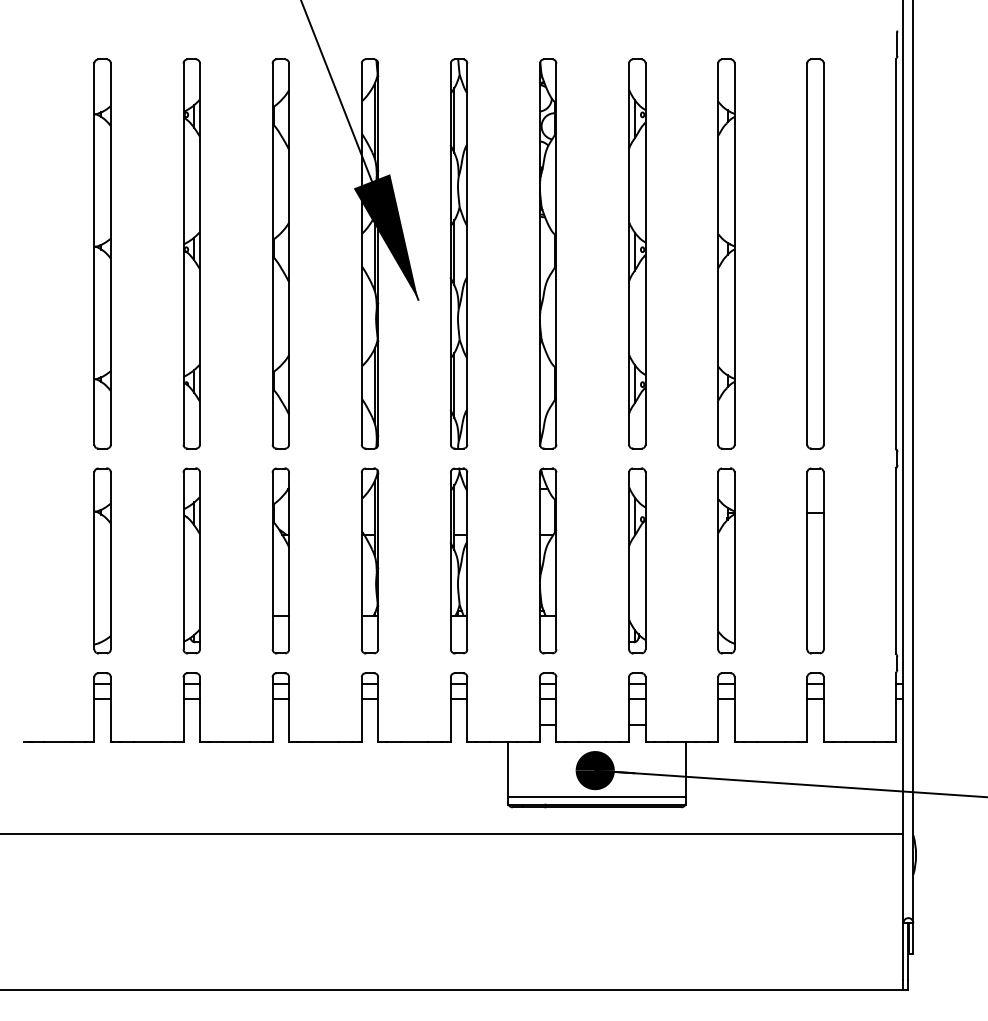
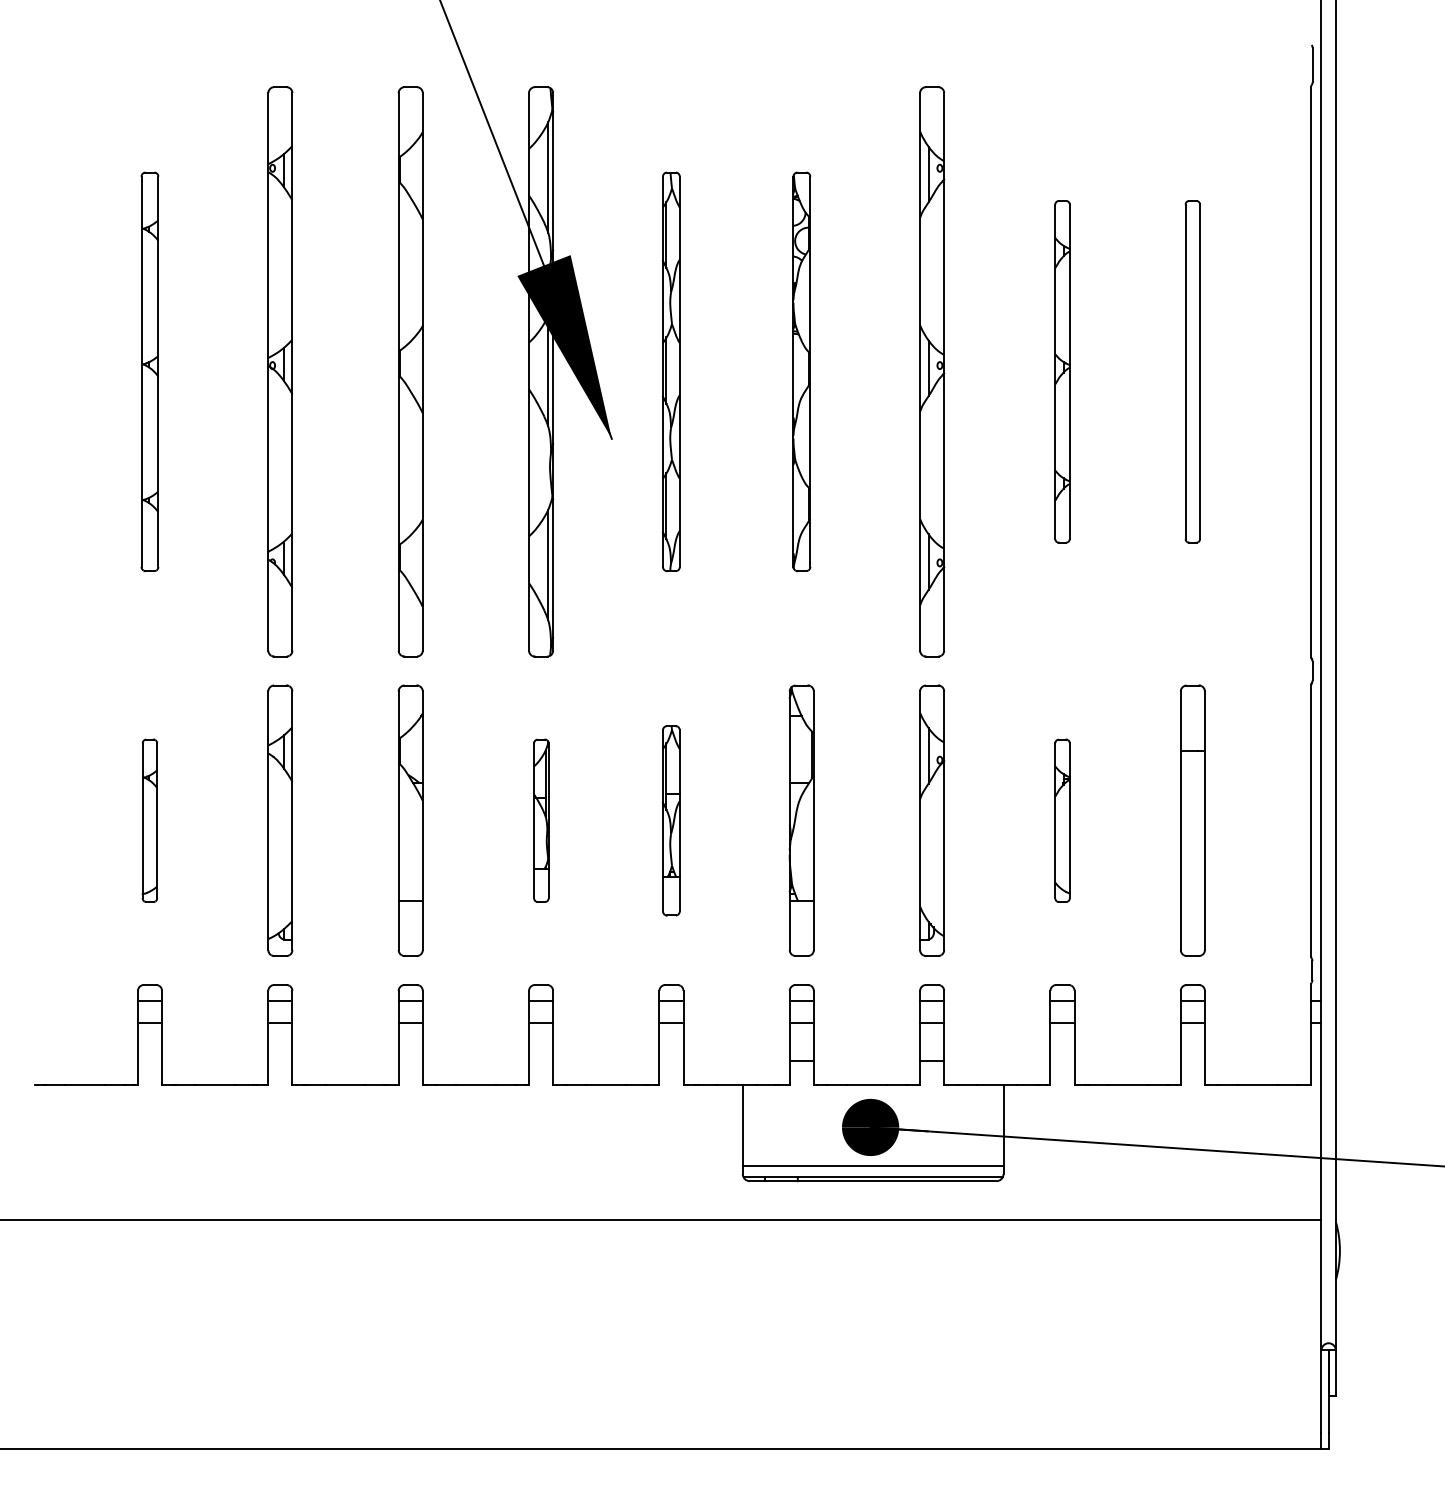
part: (102, 253) -> (149, 371), size x0.7
part: (458, 253) -> (670, 371), size x0.7
part: (548, 253) -> (802, 371), size x0.7
part: (726, 253) -> (1062, 371), size x0.6
part: (815, 253) -> (1192, 371), size x0.6
part: (102, 560) -> (149, 820), size x0.6
part: (370, 560) -> (541, 820), size x0.6
part: (458, 560) -> (670, 820), size x0.7
part: (726, 560) -> (1062, 820), size x0.6

